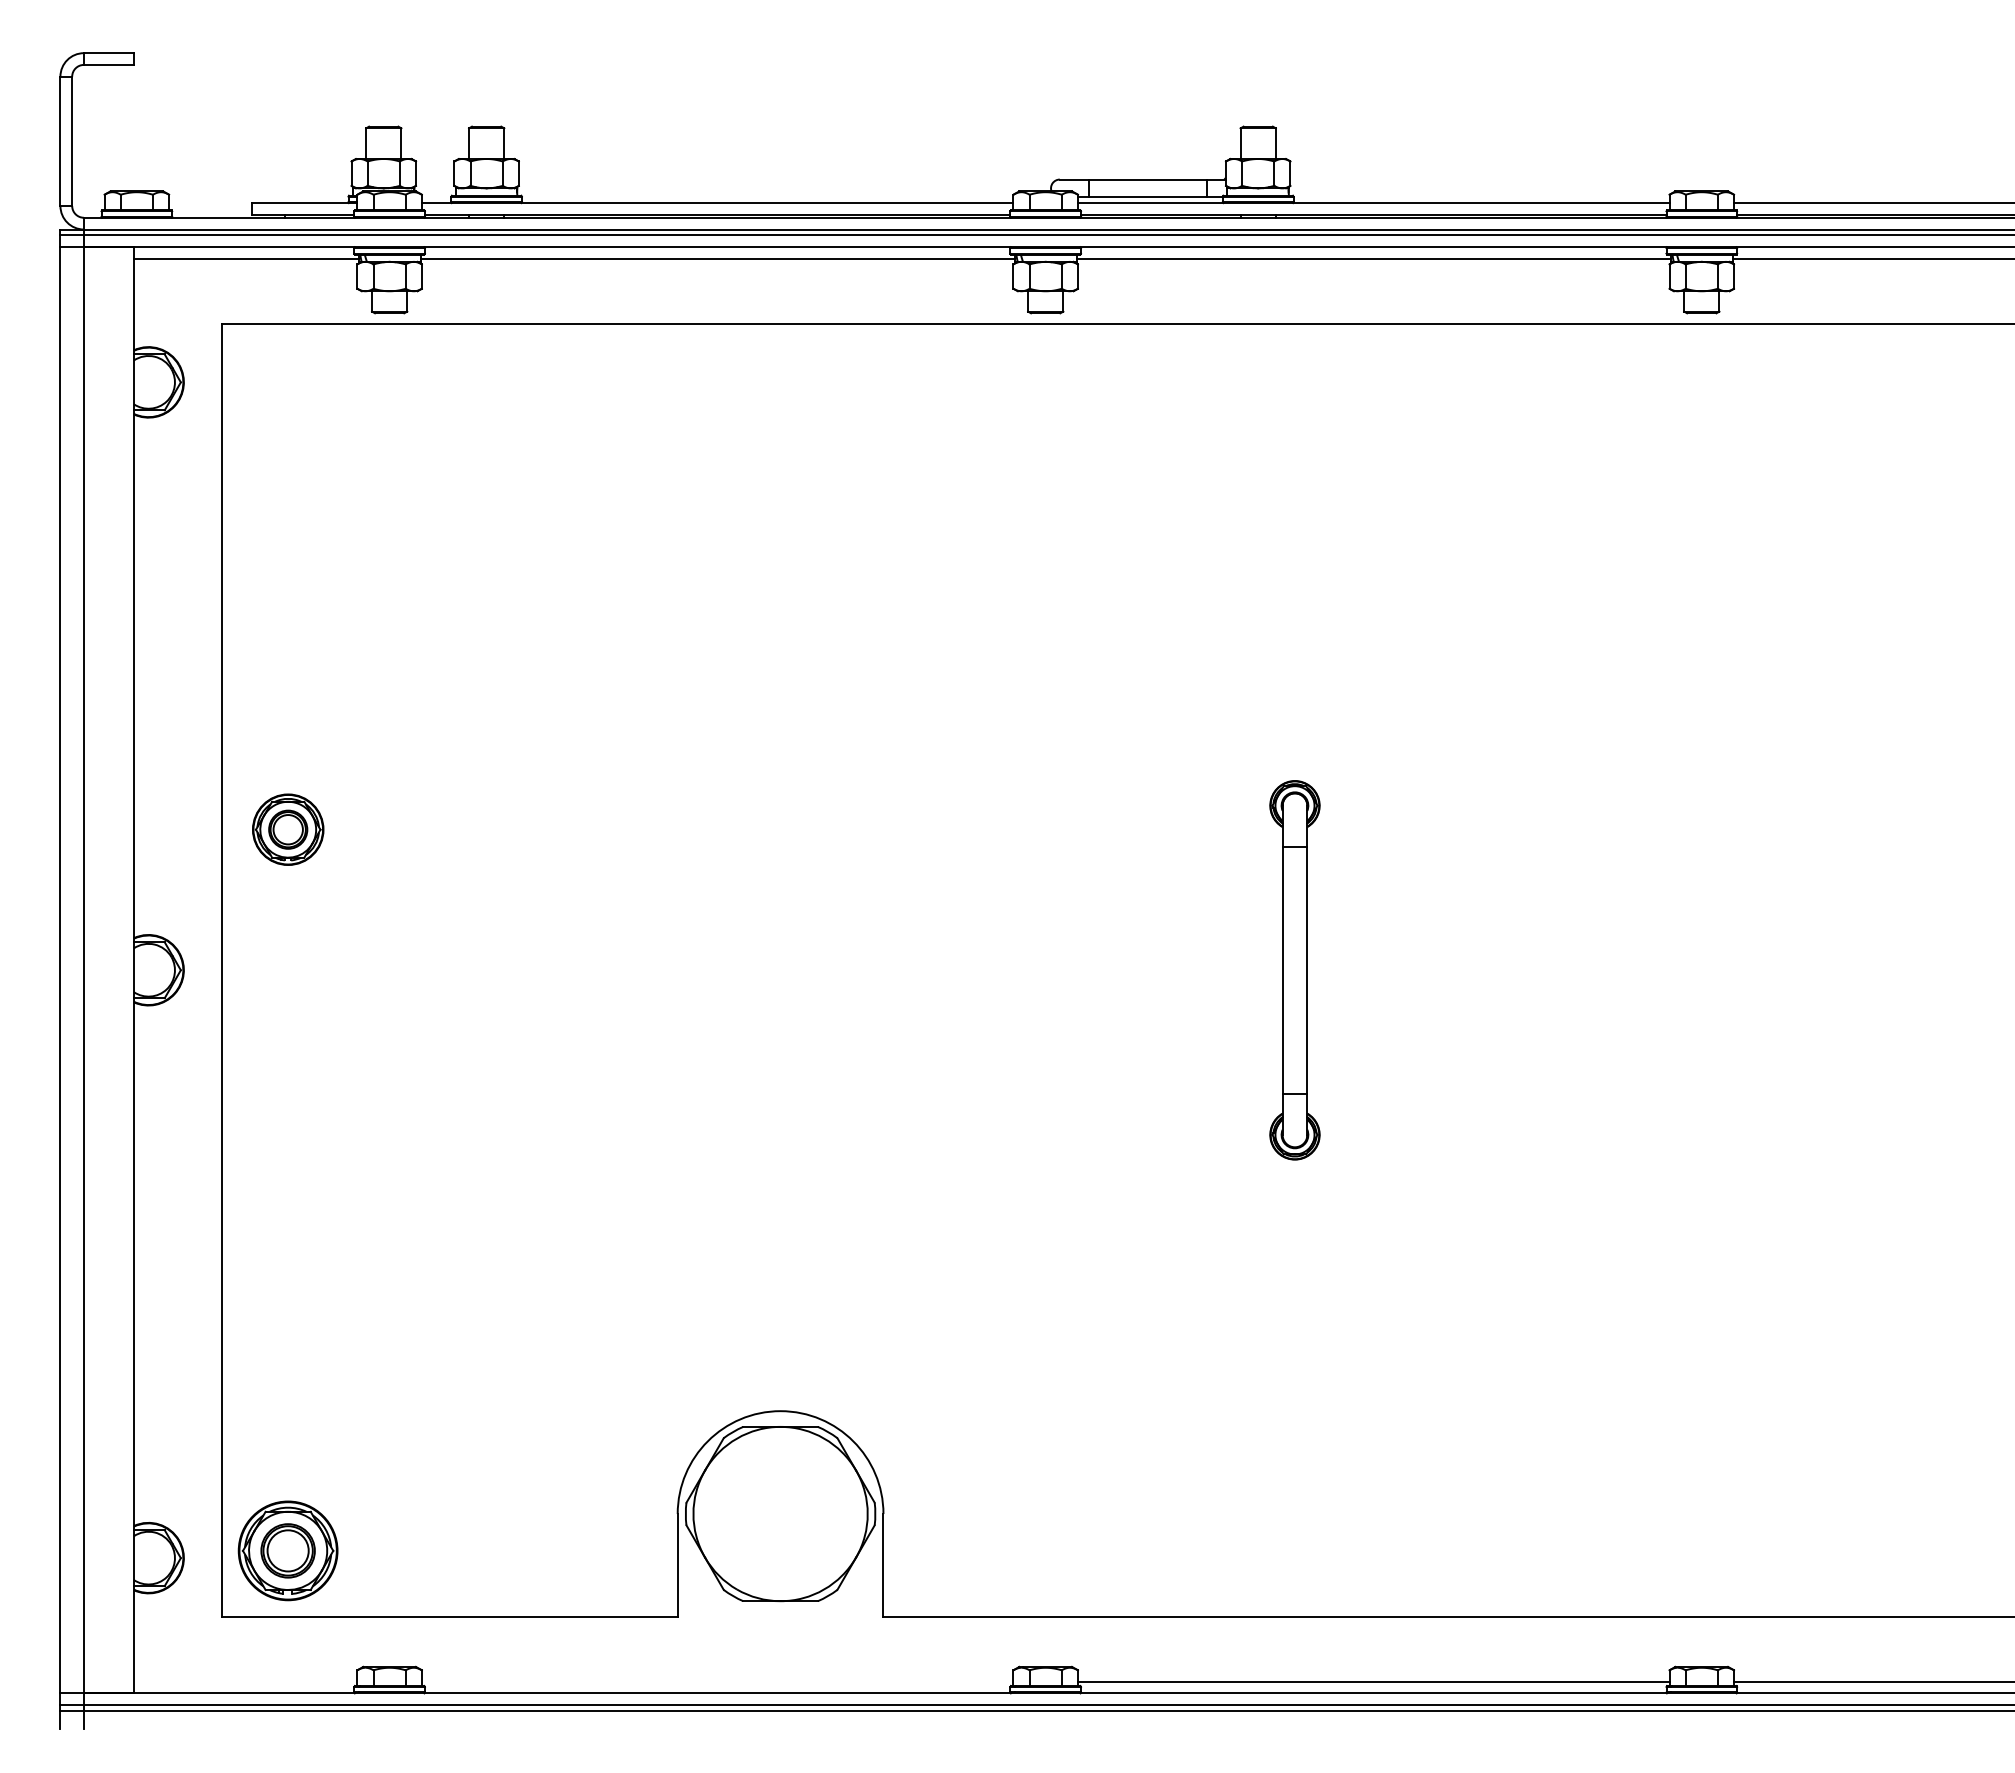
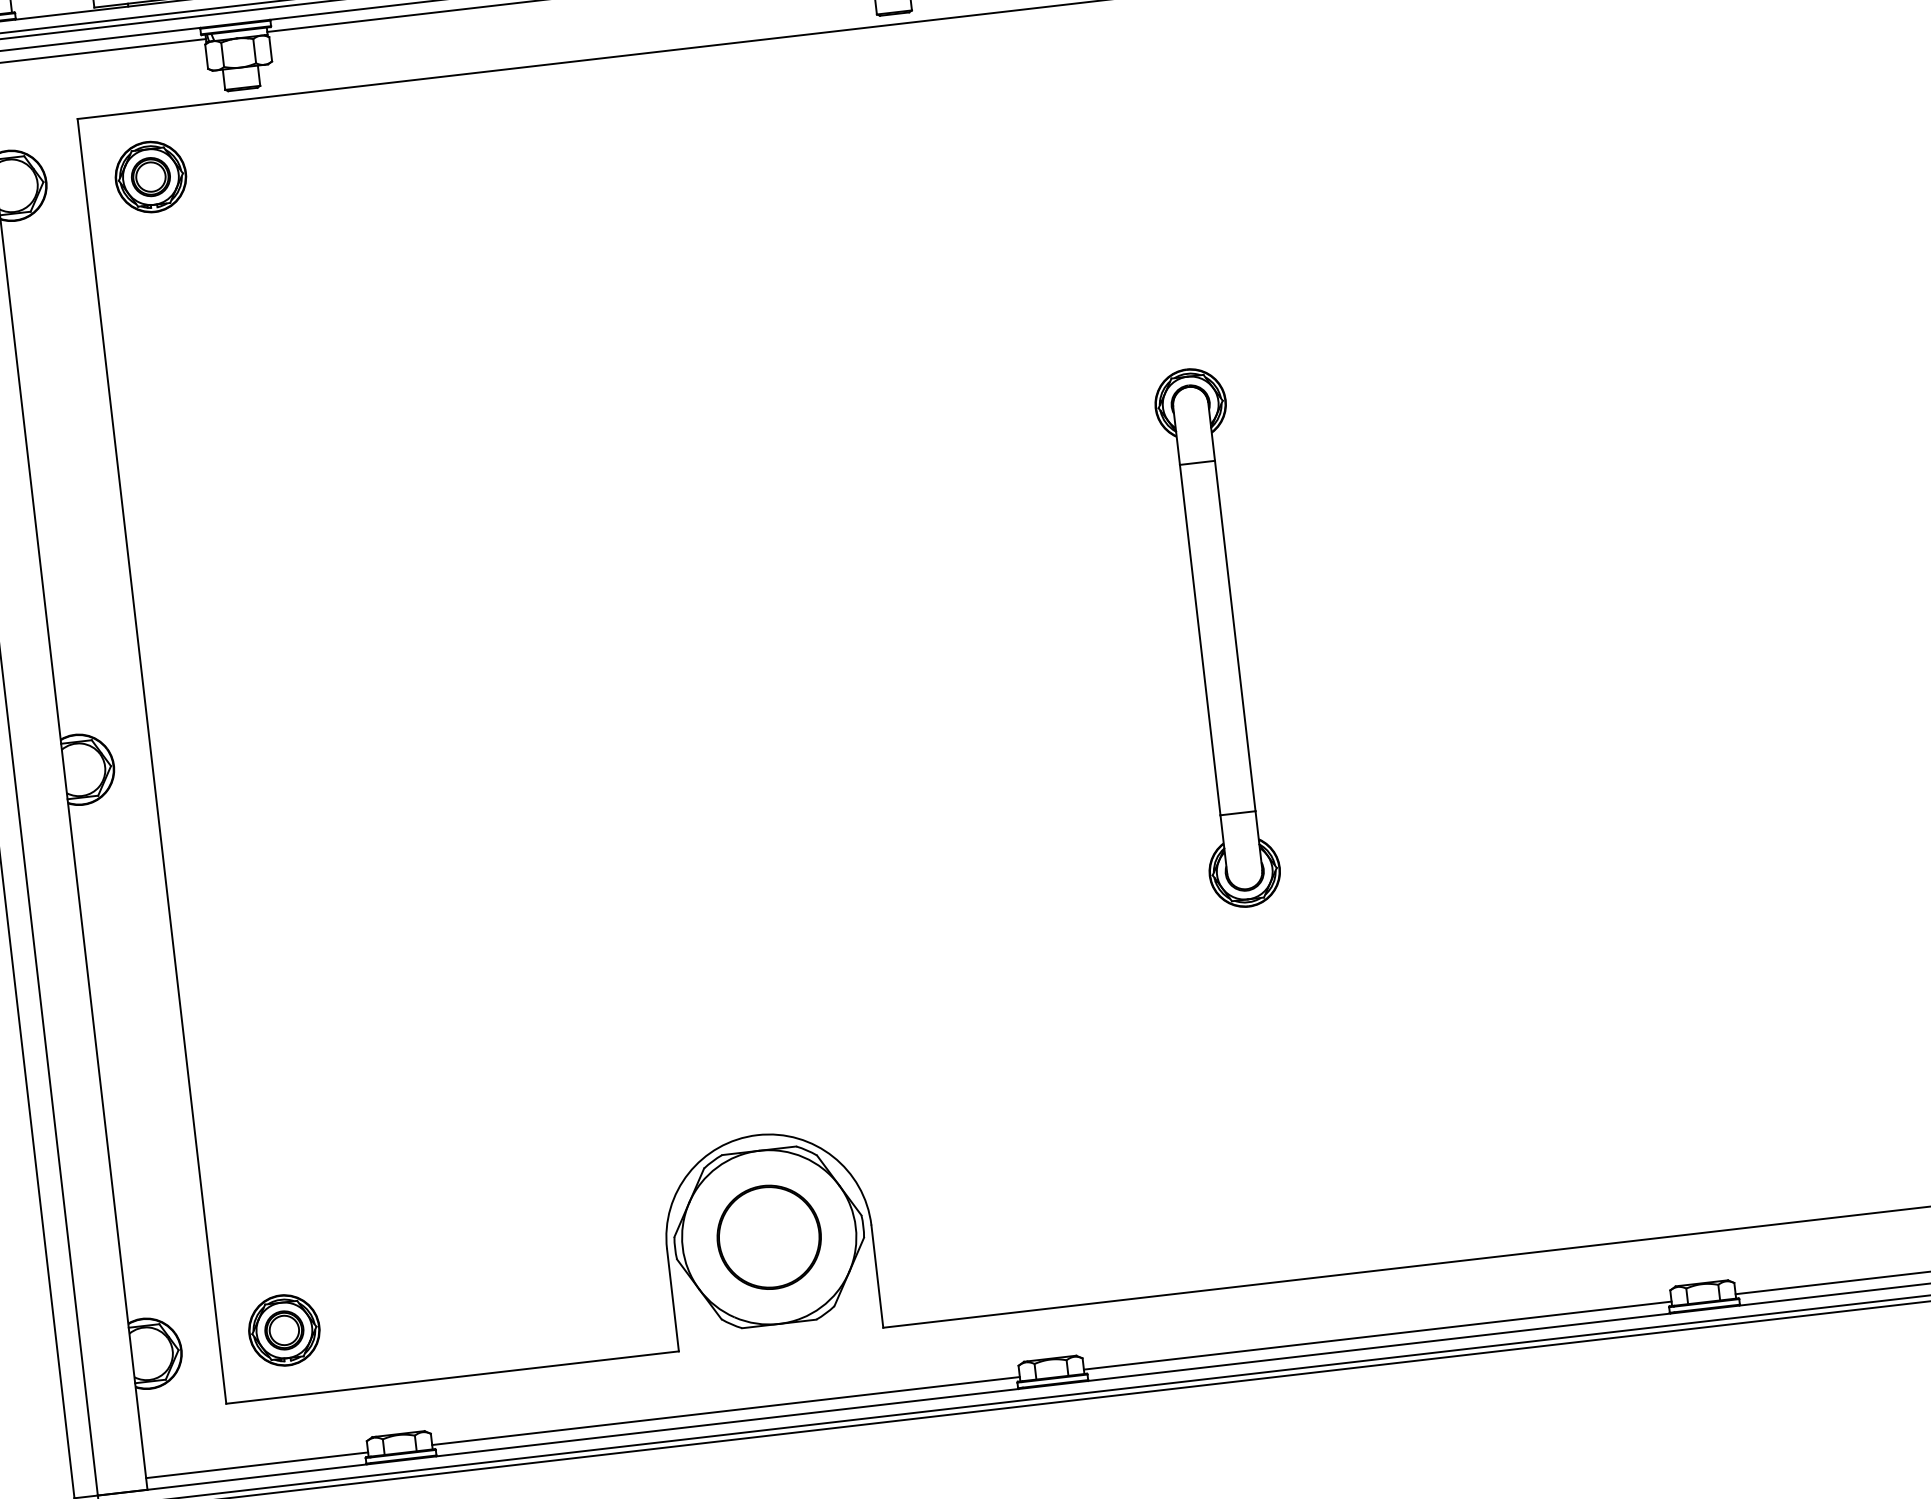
part: (288, 829) -> (151, 176), moved
part: (1294, 970) -> (1217, 638), size x1.43
part: (780, 1513) -> (769, 1236), added
part: (288, 1550) -> (284, 1330), size x0.71
line: (245, 1681) -> (256, 1465), added
line: (717, 1681) -> (725, 1410), added

